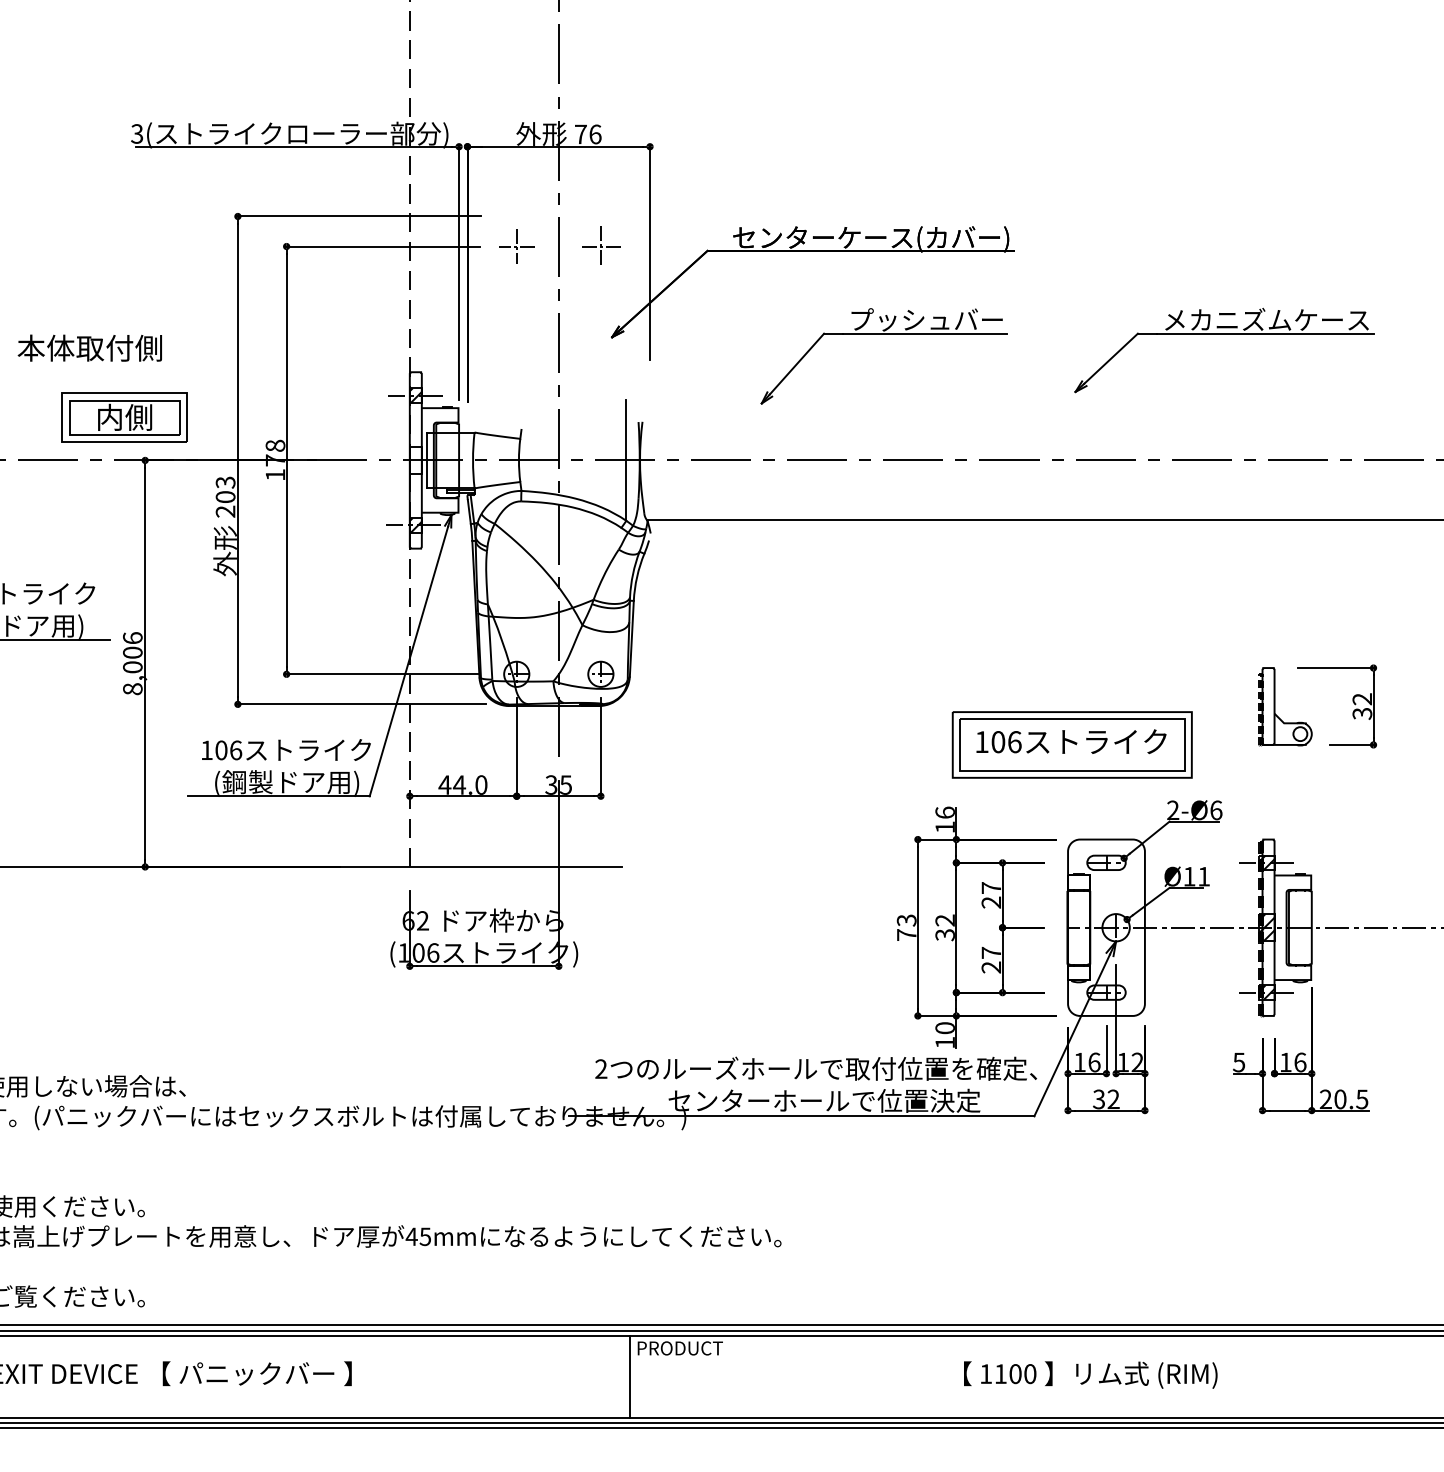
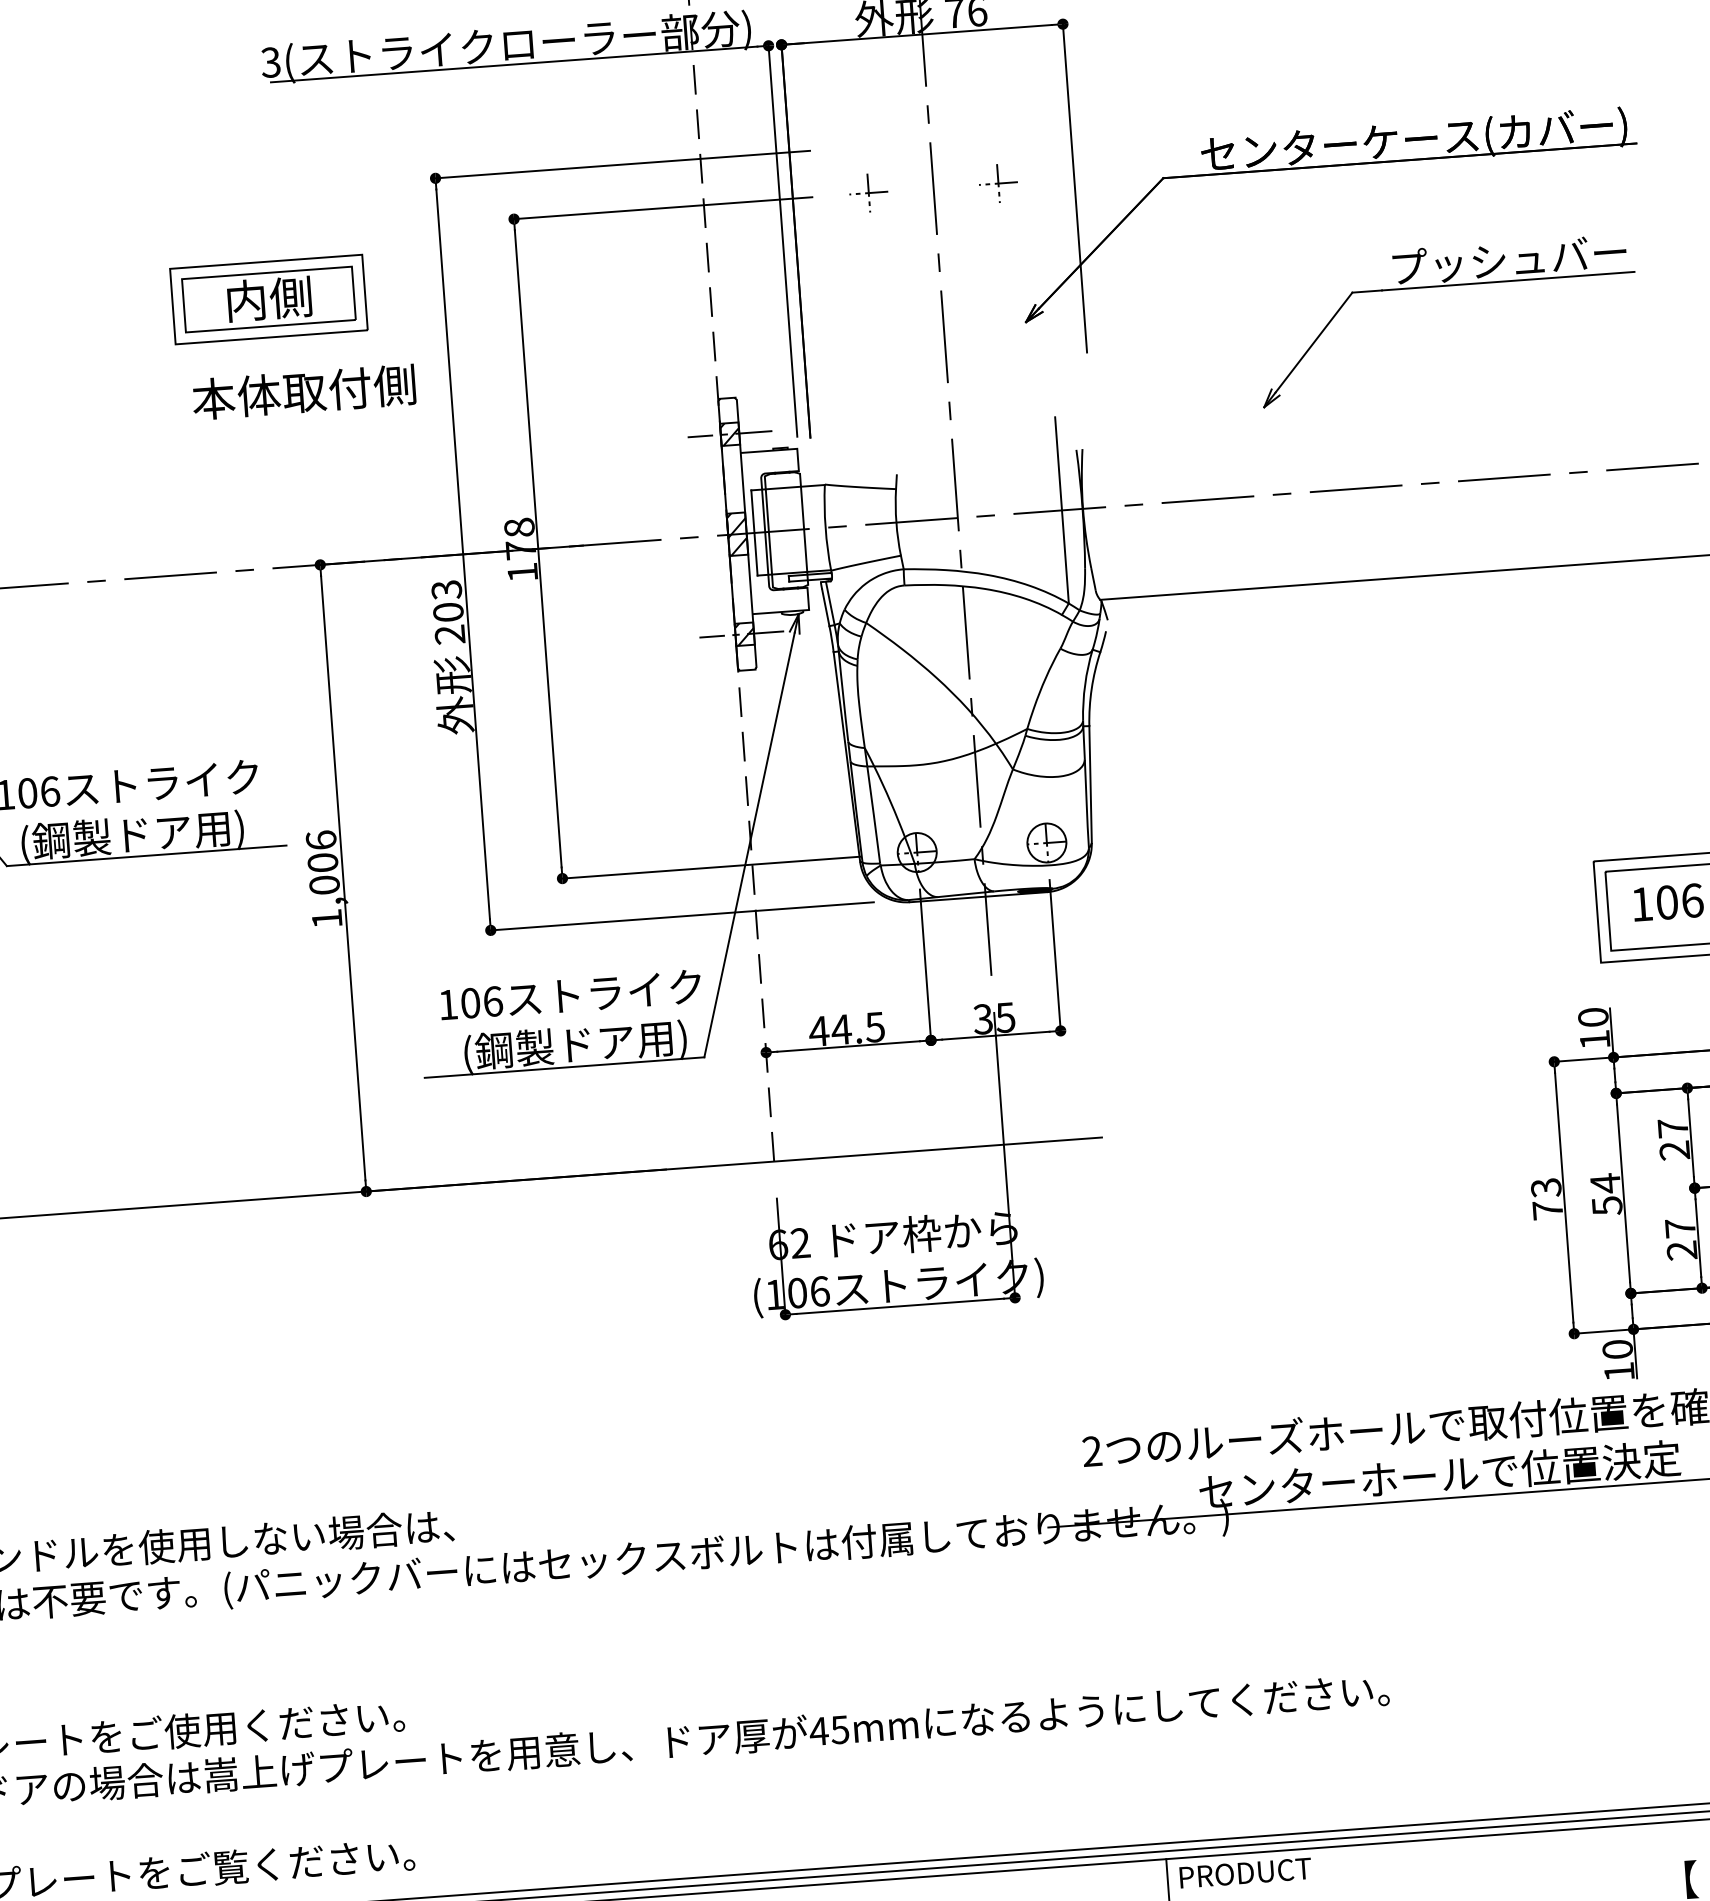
part: (516, 246) -> (868, 193), size x0.71
part: (600, 246) -> (997, 183), size x0.62
text: (89, 347) -> (303, 391), moved
part: (124, 417) -> (268, 299), moved
hatch: (415, 460) -> (736, 534), added
text: (132, 689) -> (326, 919), 8,006 -> 1,006
text: (481, 784) -> (875, 1026), 44.0 -> 44.5
text: (944, 812) -> (1592, 1017), 16 -> 10
text: (944, 927) -> (1605, 1194), 32 -> 54

